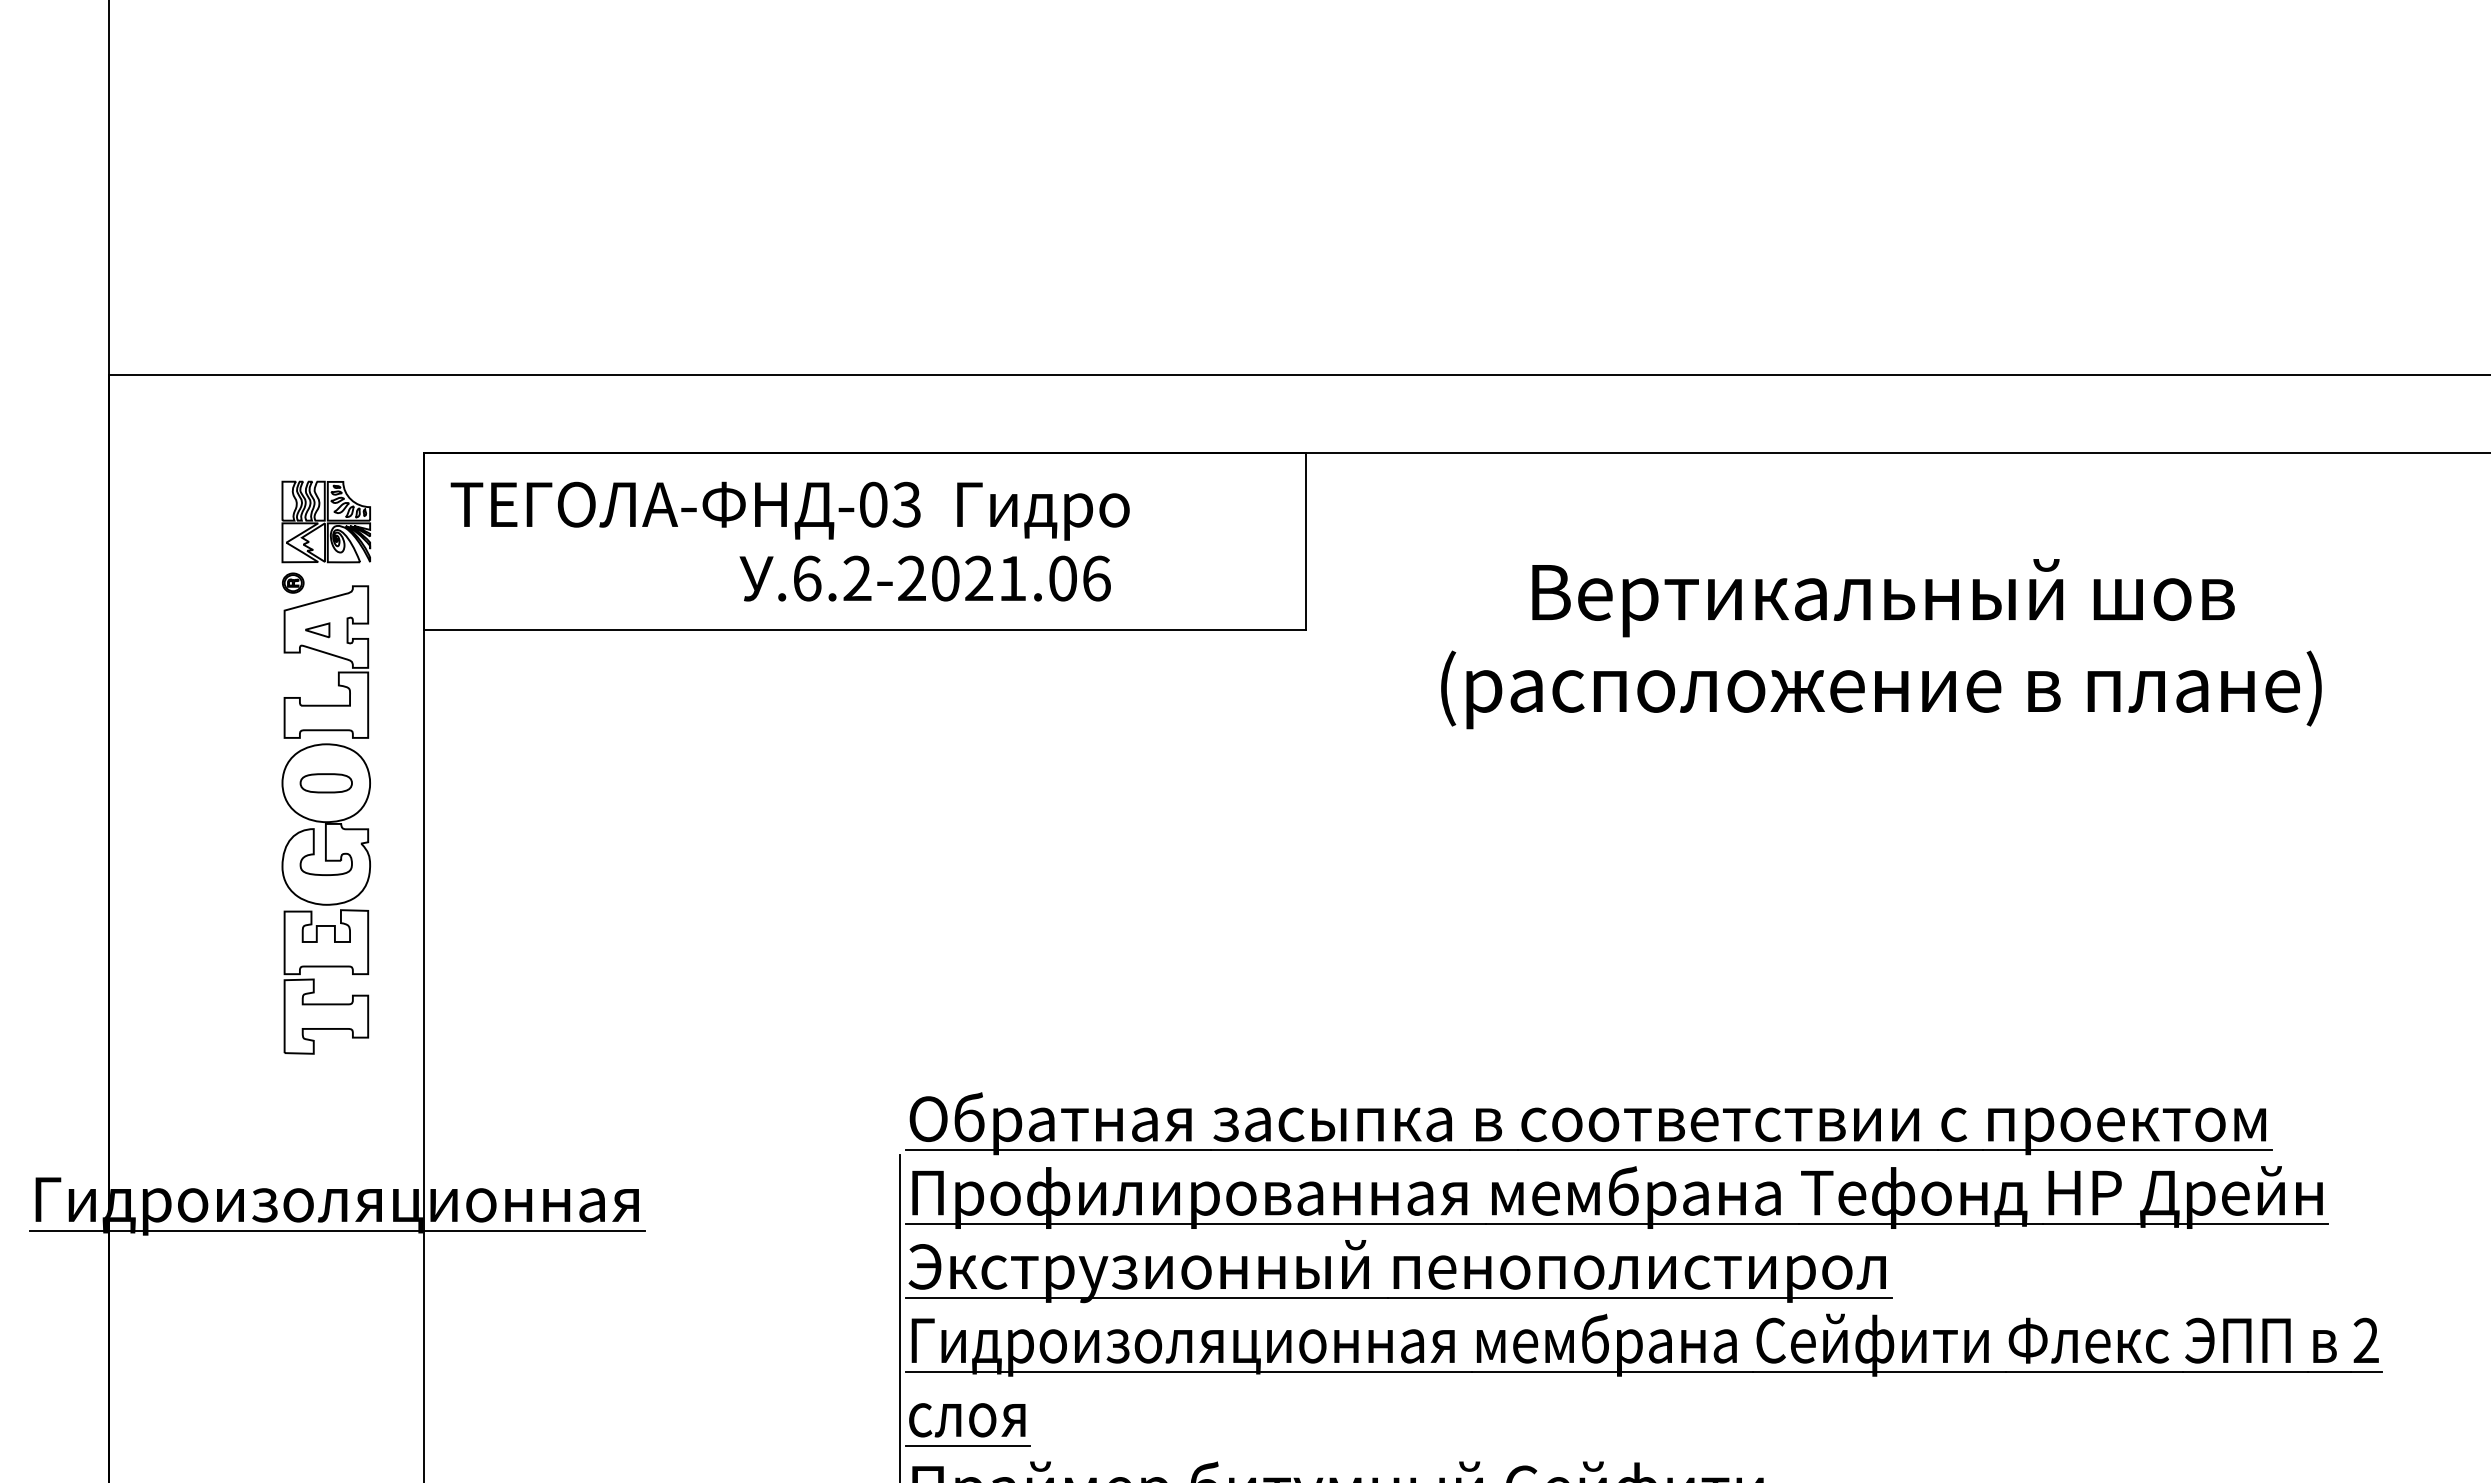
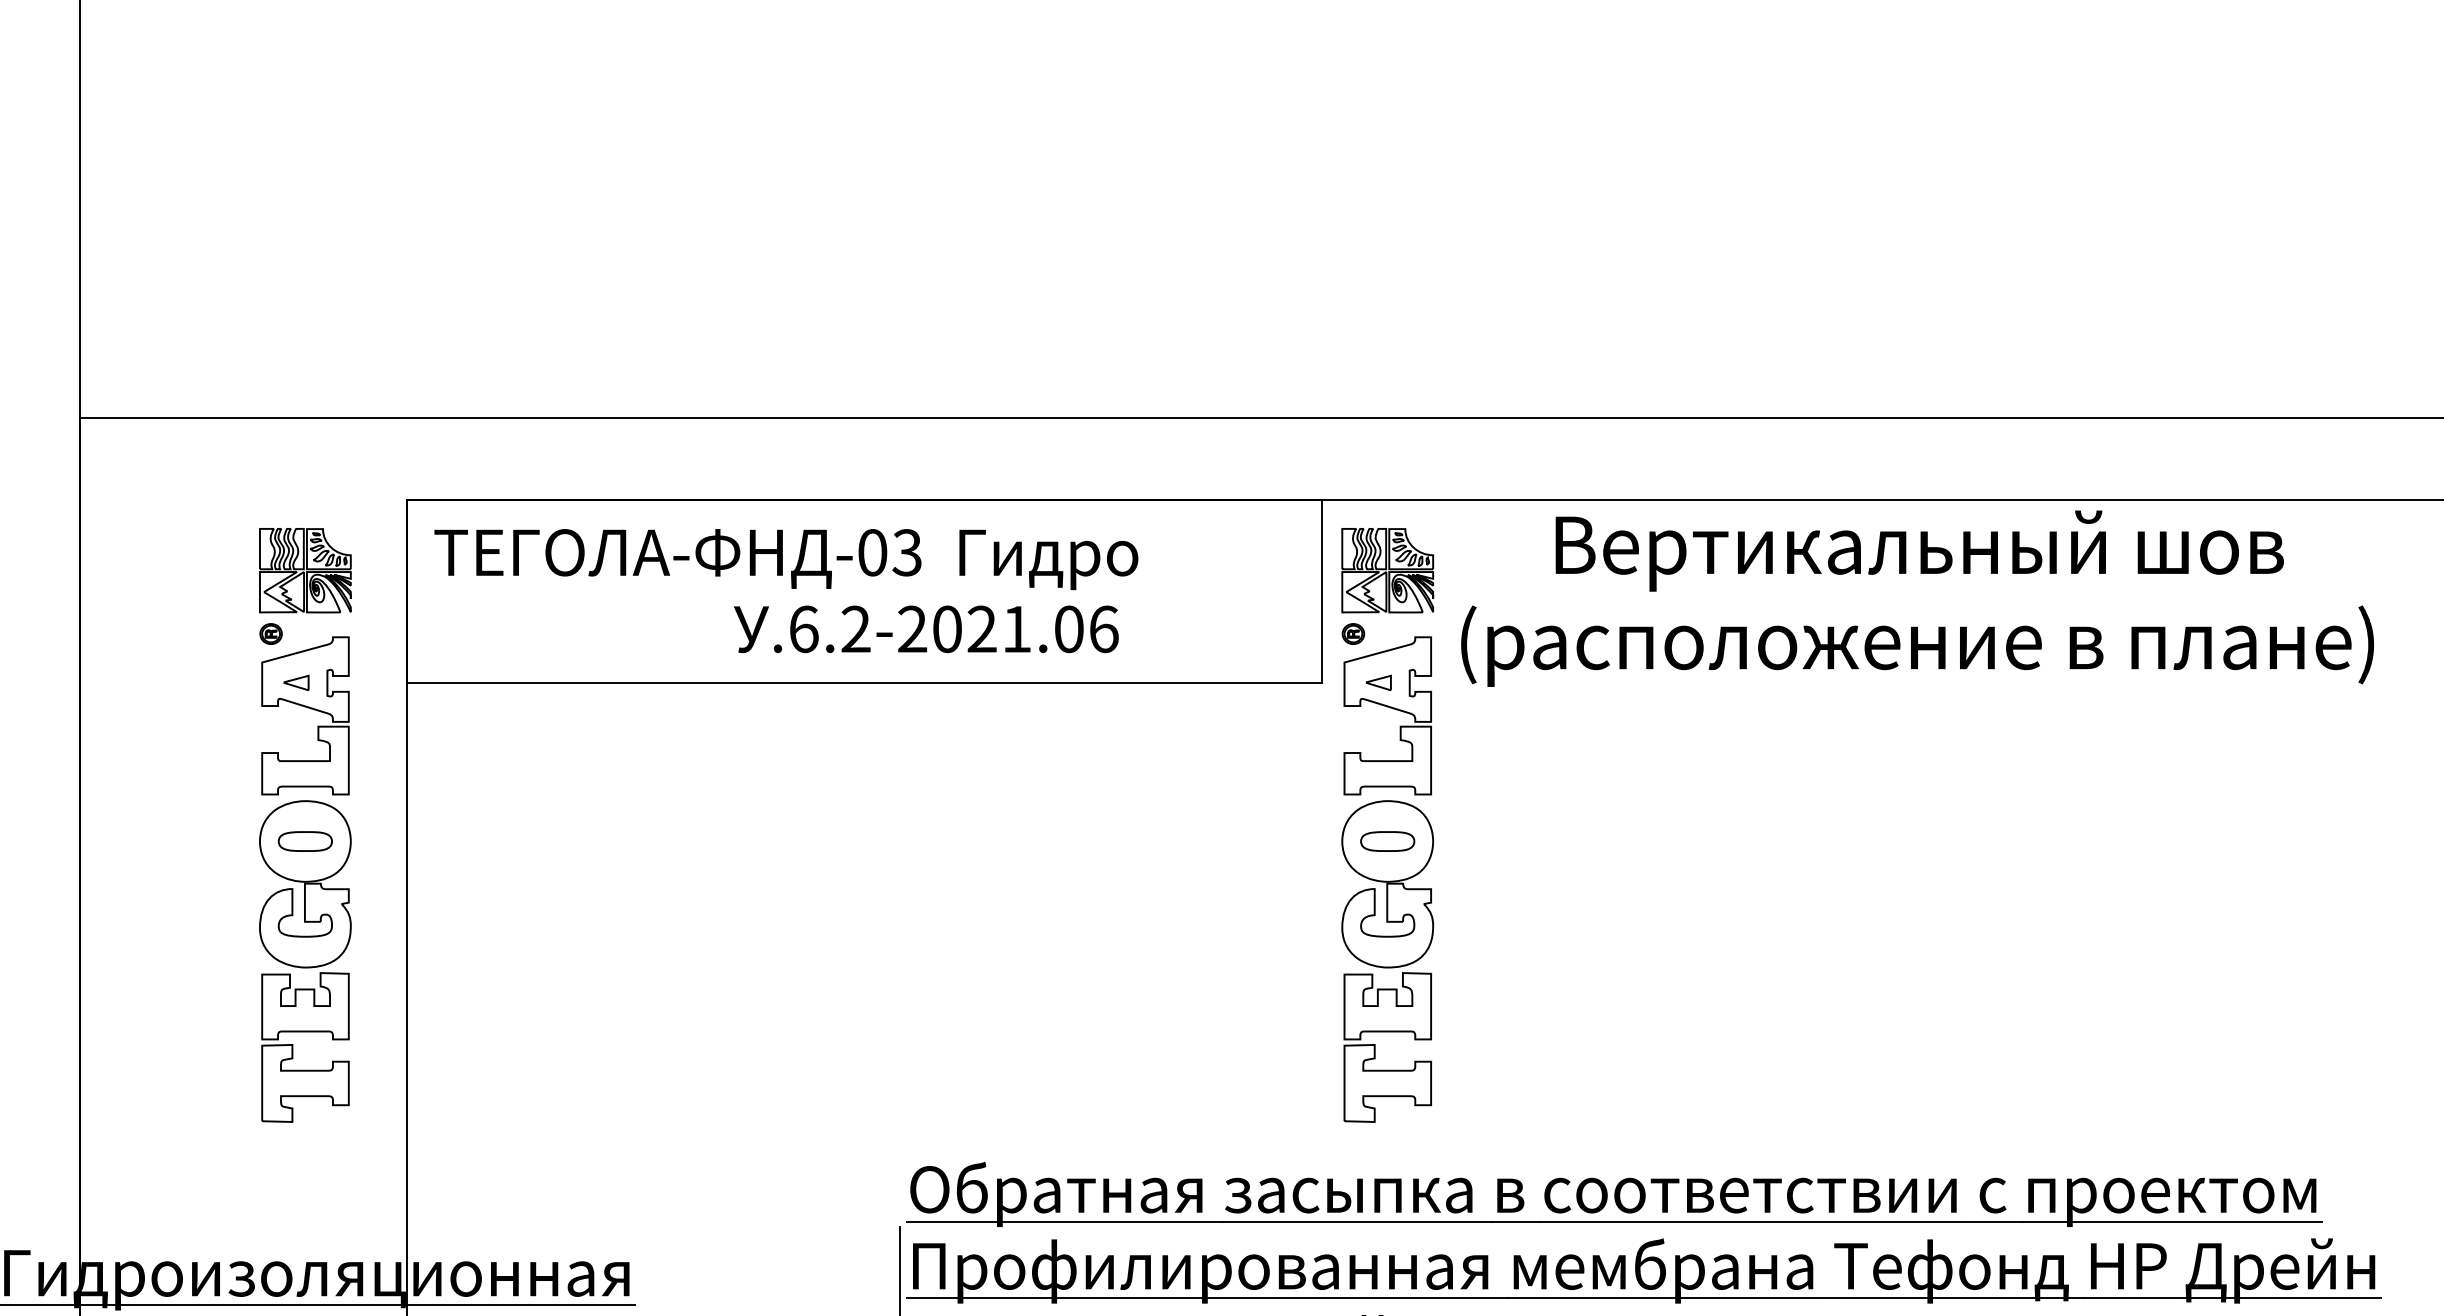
text: (1881, 644) -> (1917, 599), moved
part: (1370, 767) -> (1387, 825), added

